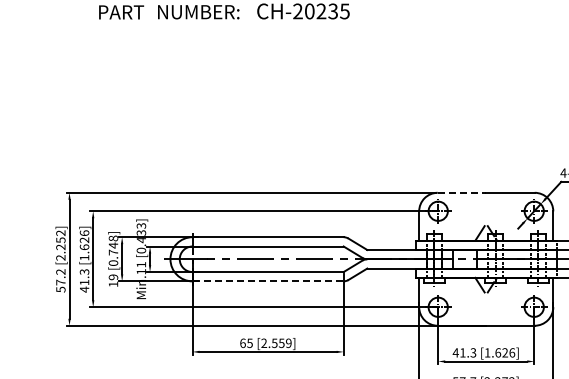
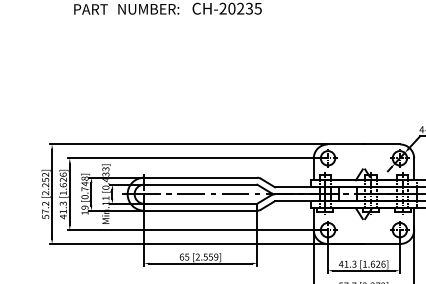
line: (462, 192) -> (346, 144), dashed -> solid
line: (268, 281) -> (201, 210), dashed -> solid

